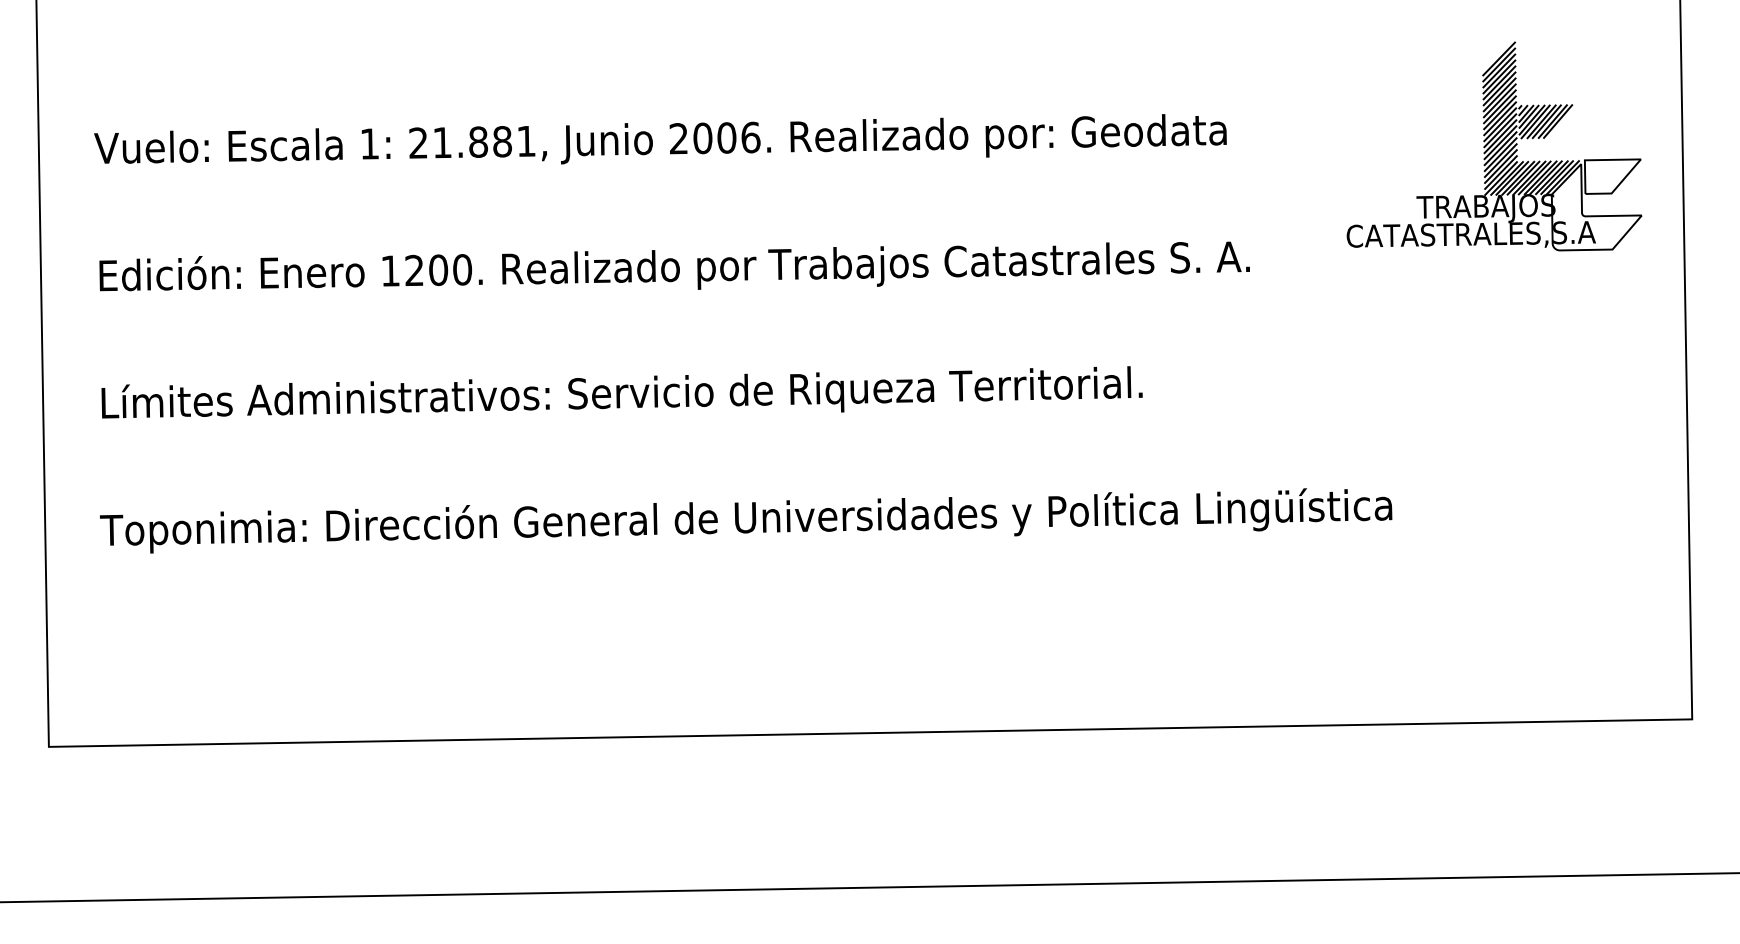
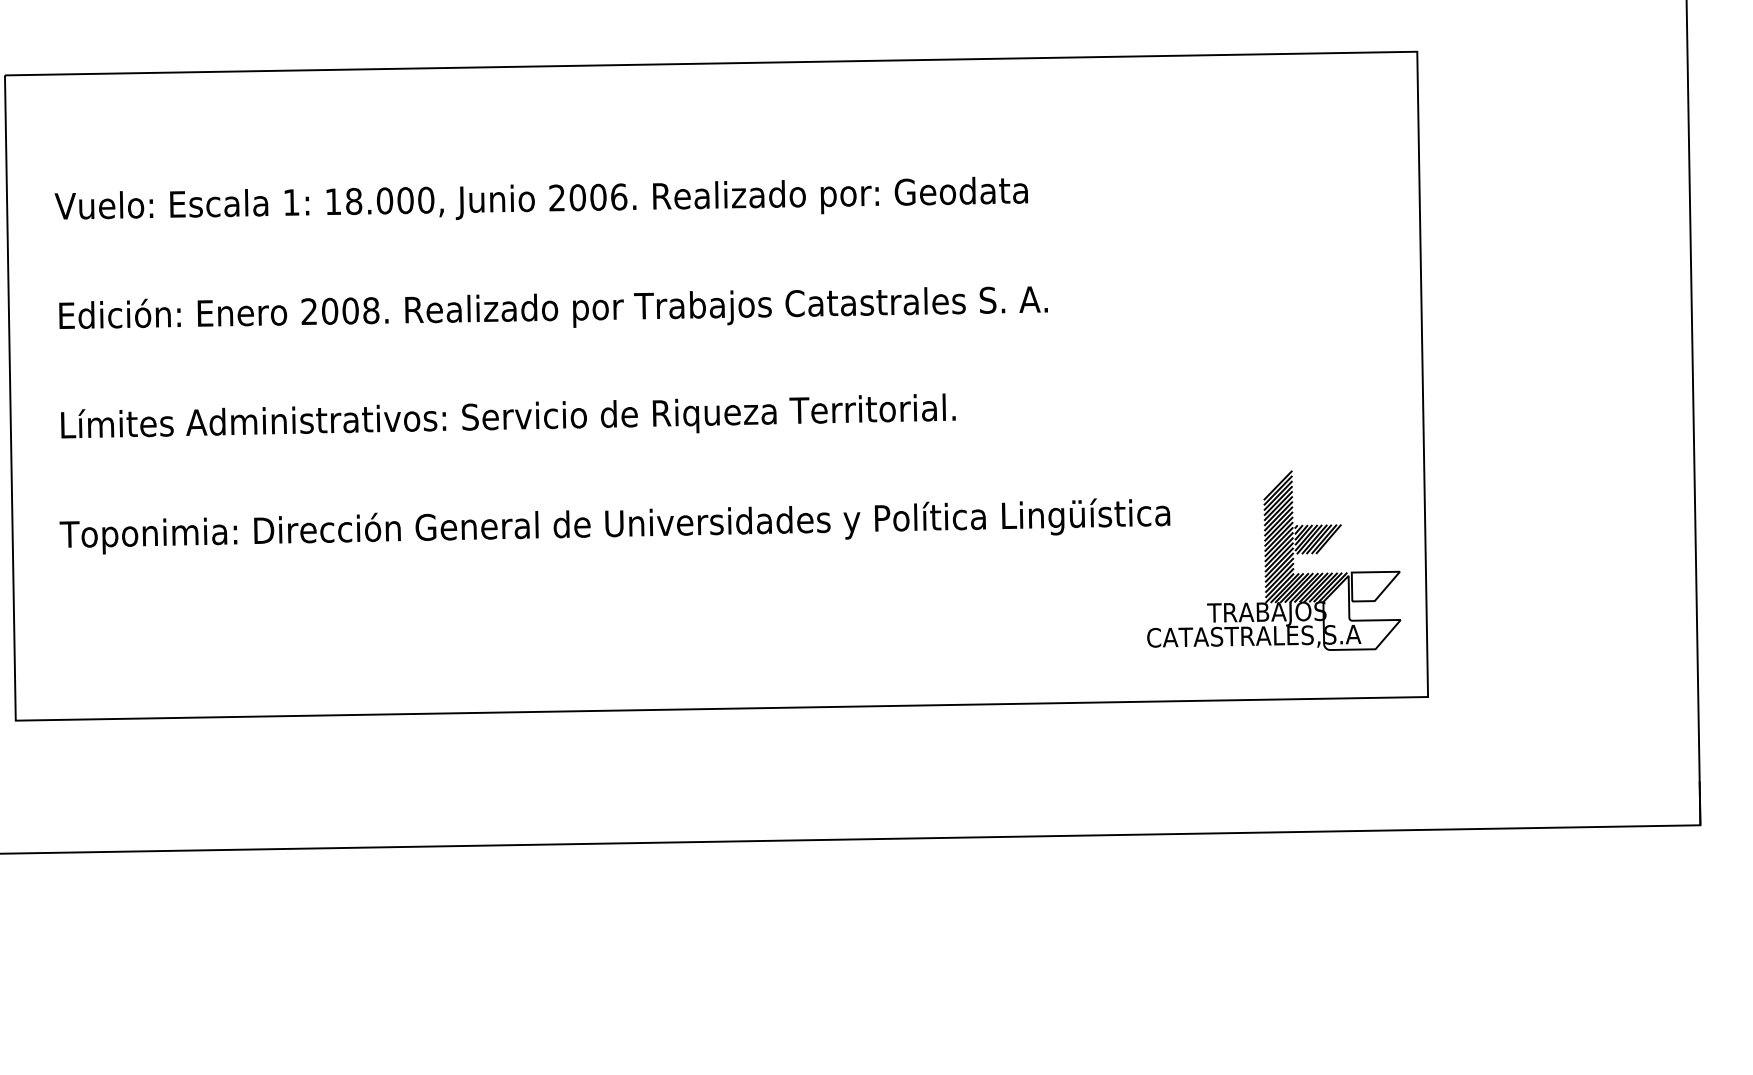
text: (472, 141) -> (379, 200), 21.881, -> 18.000,
part: (1494, 146) -> (1274, 560), moved
text: (426, 269) -> (340, 310), 1200. -> 2008.

